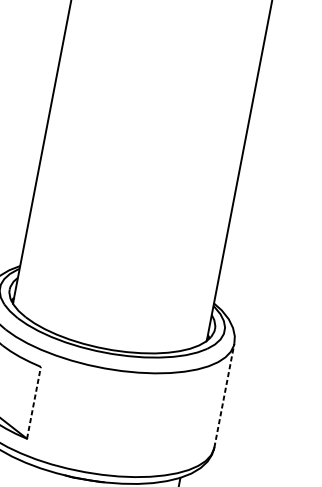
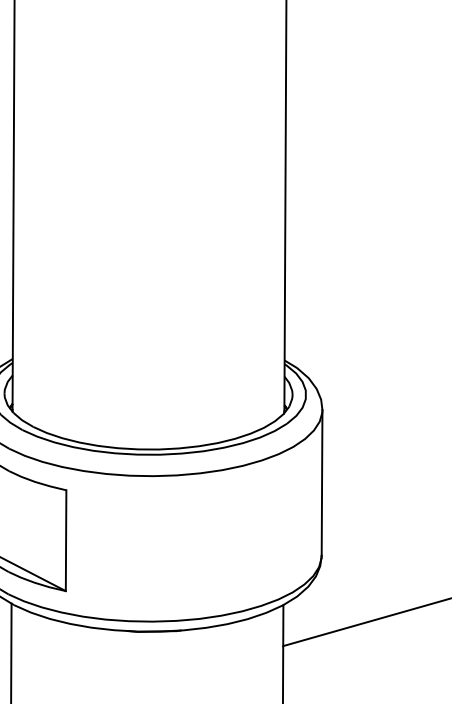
line: (224, 395) -> (322, 482), dashed -> solid
line: (34, 402) -> (66, 540), dashed -> solid

